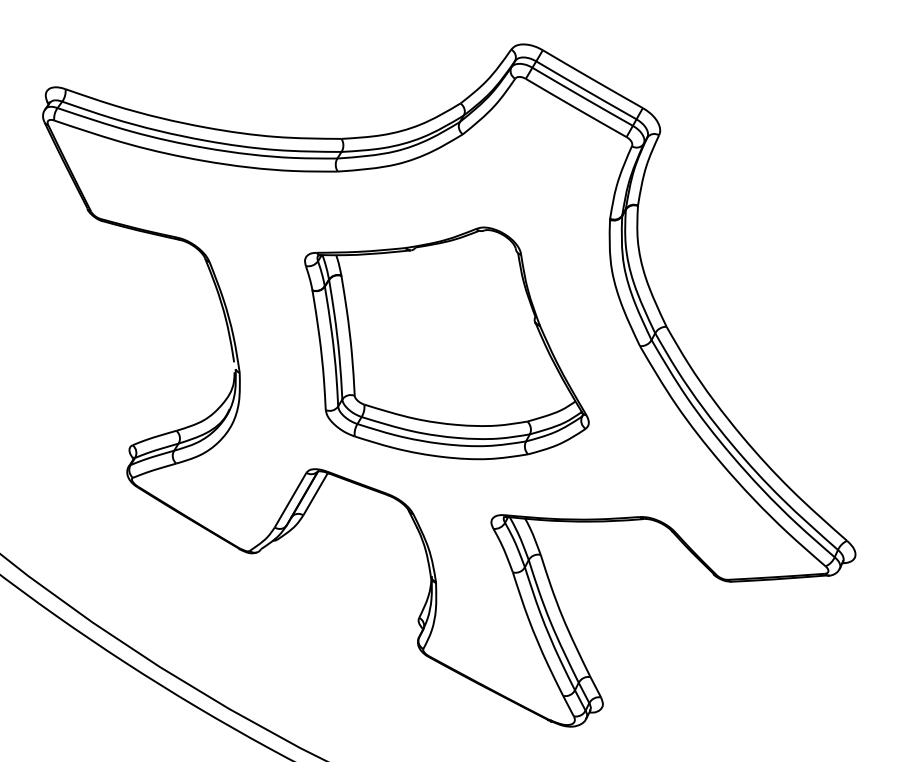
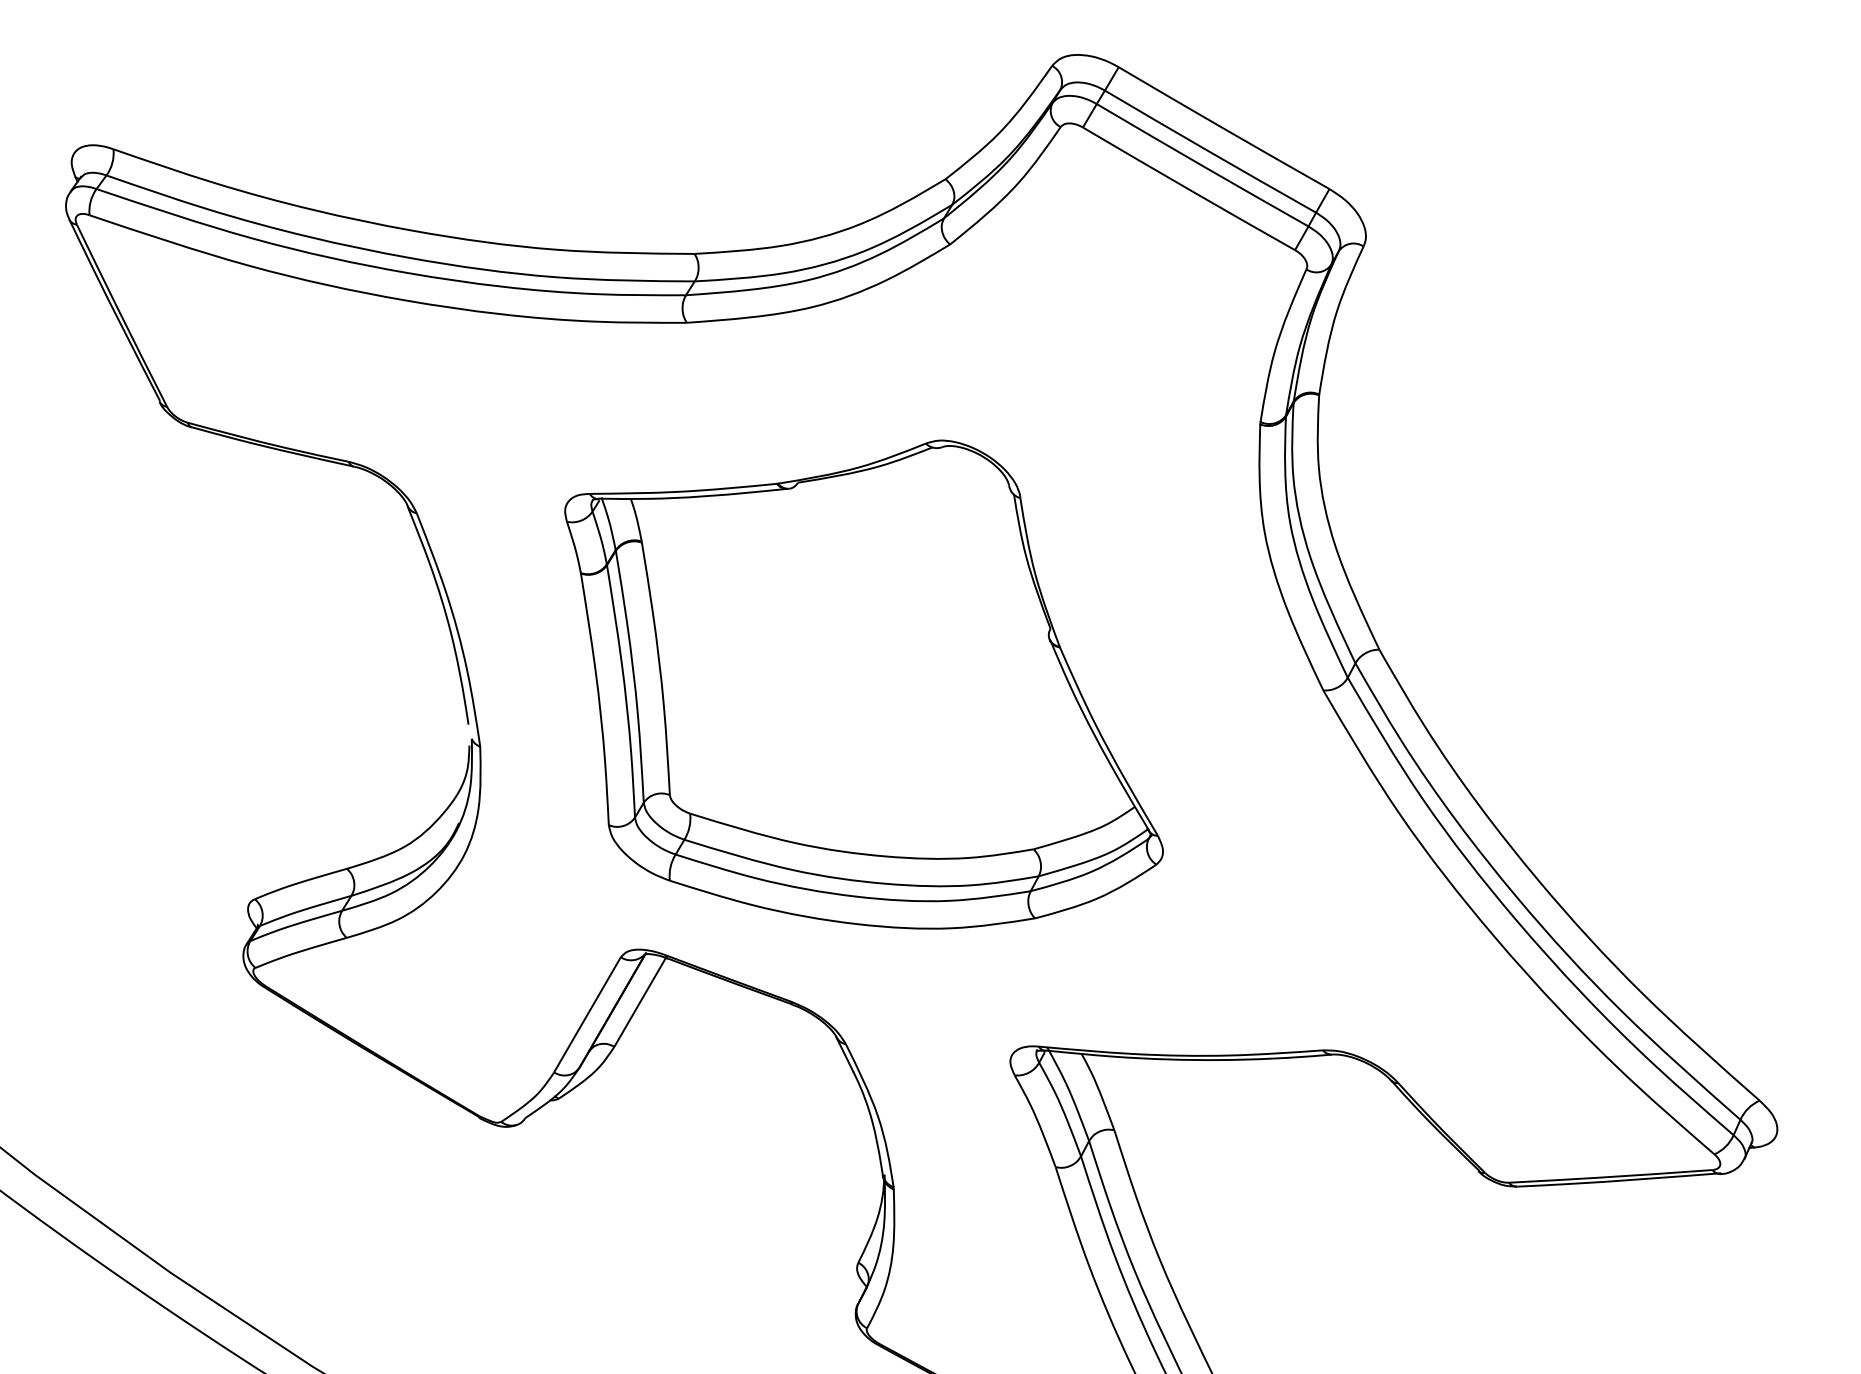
part: (446, 343) -> (863, 684), moved

